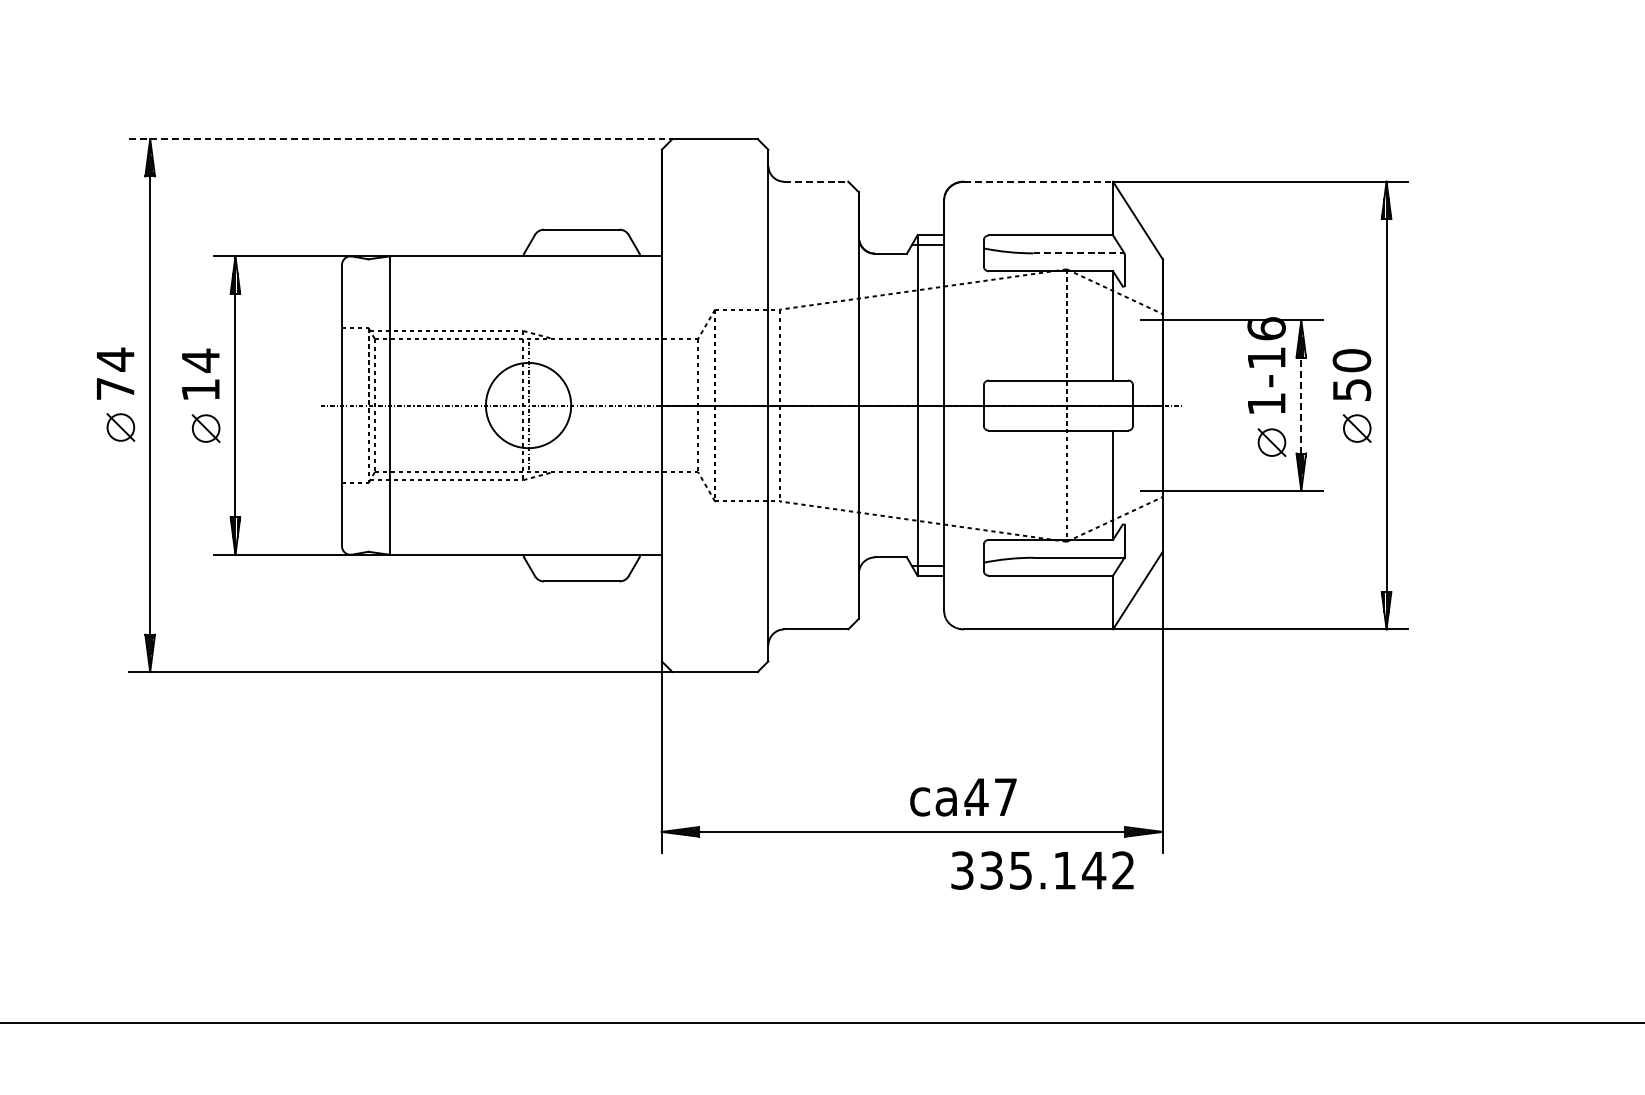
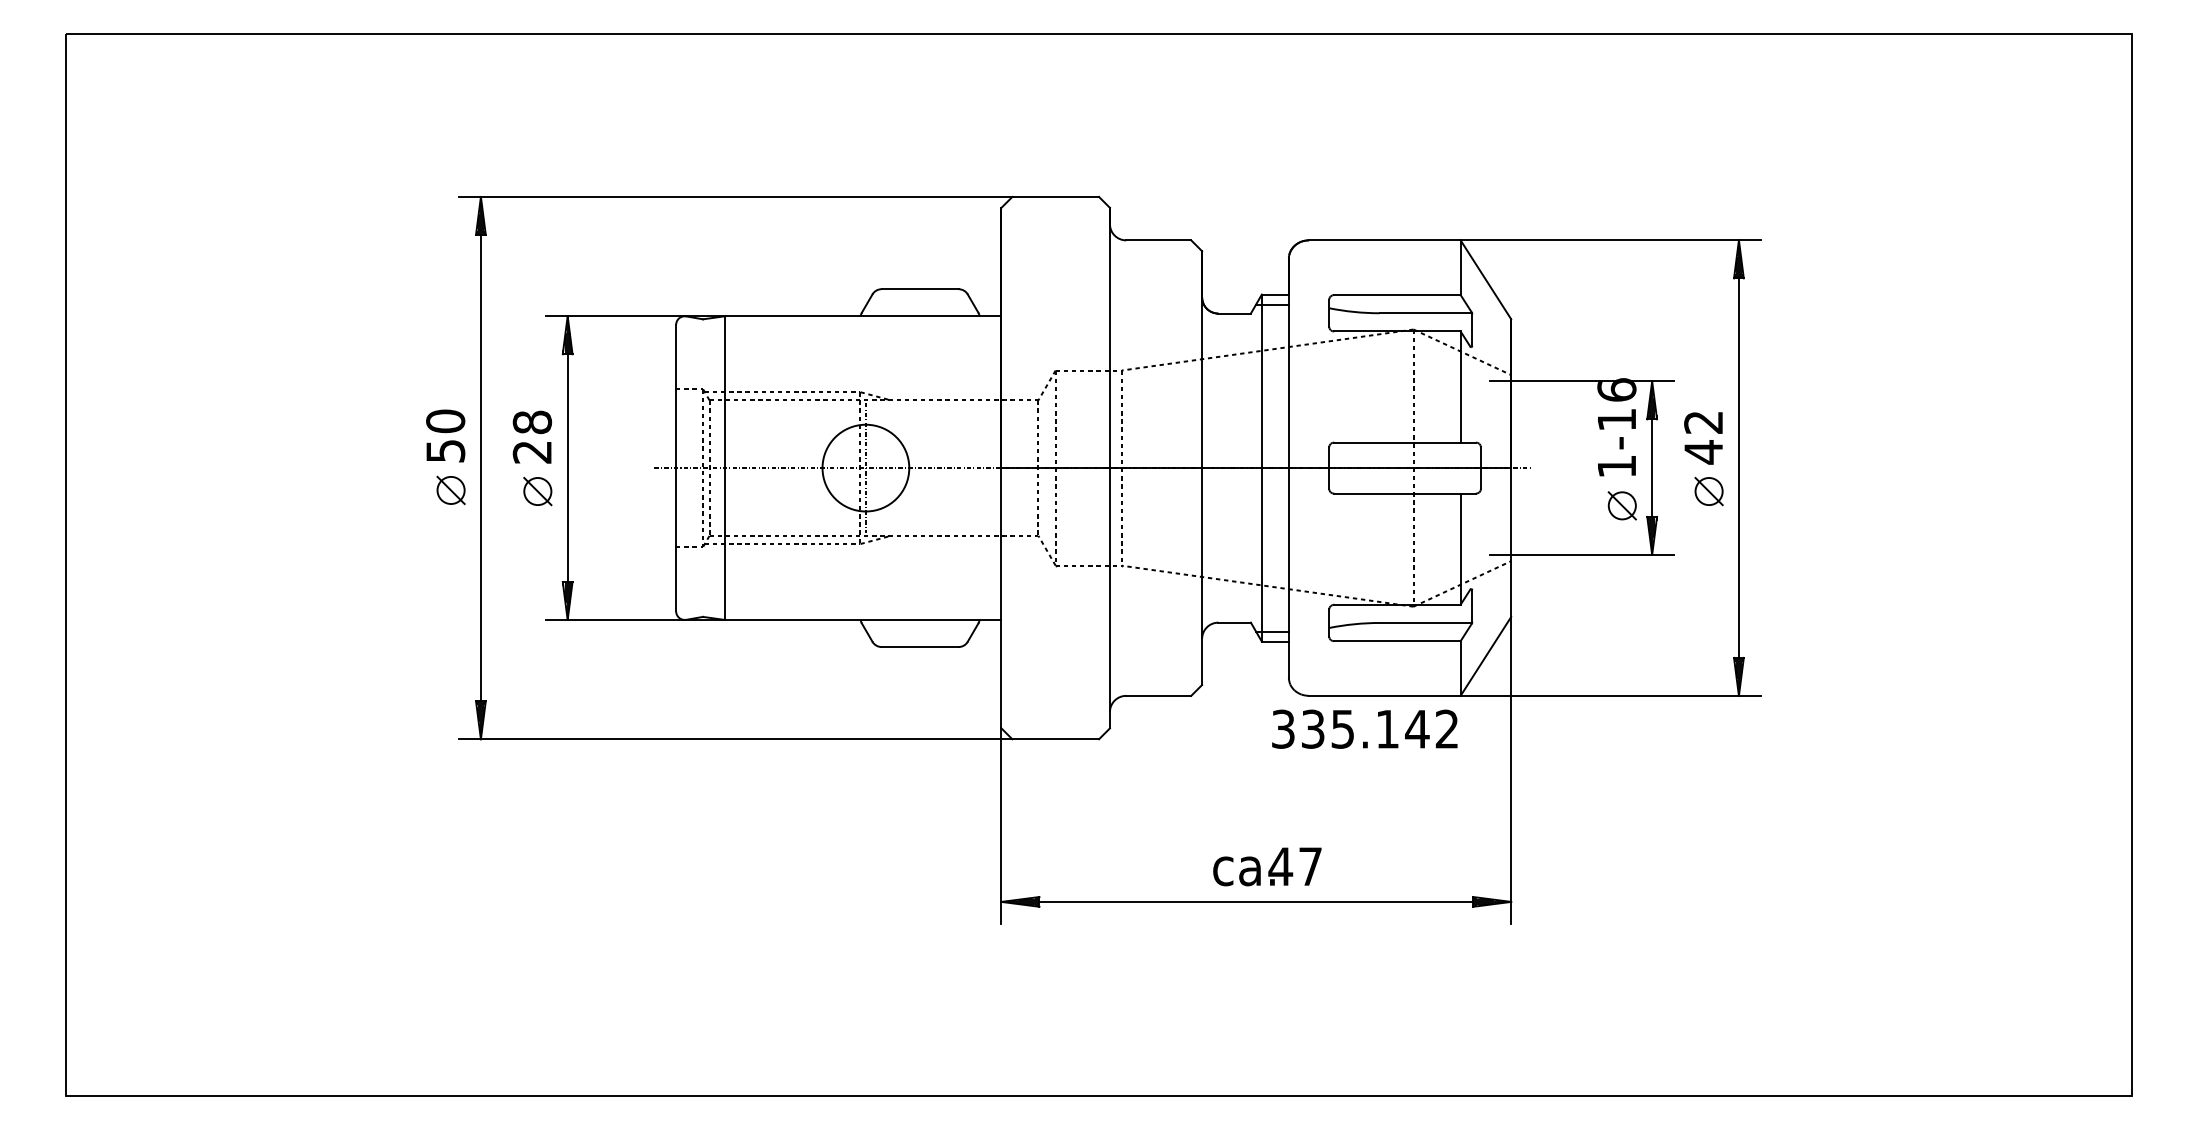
line: (400, 139) -> (735, 197), dashed -> solid
line: (816, 181) -> (1158, 240), dashed -> solid
line: (1038, 181) -> (1384, 240), dashed -> solid
line: (1079, 253) -> (1426, 313), dashed -> solid
text: (115, 373) -> (445, 435), 74 -> 50
text: (200, 374) -> (532, 436), 14 -> 28
text: (1351, 375) -> (1703, 437), 50 -> 42
line: (1301, 405) -> (1652, 468), dashed -> solid
text: (963, 797) -> (1267, 866), moved
text: (1042, 869) -> (1364, 728), moved

